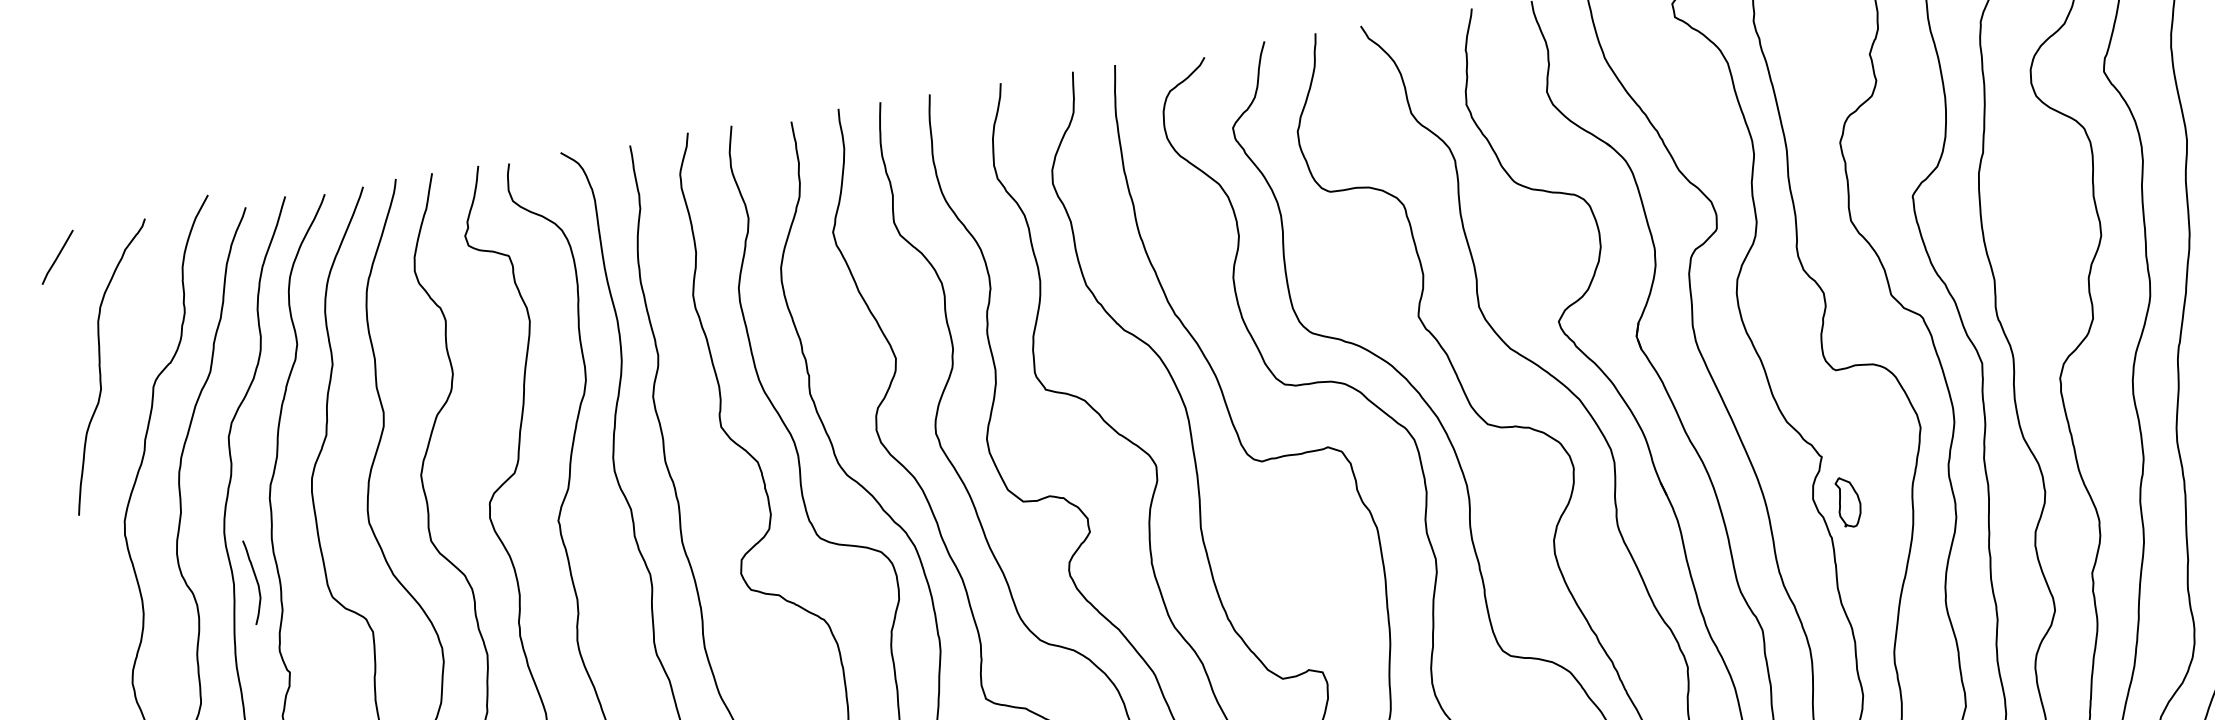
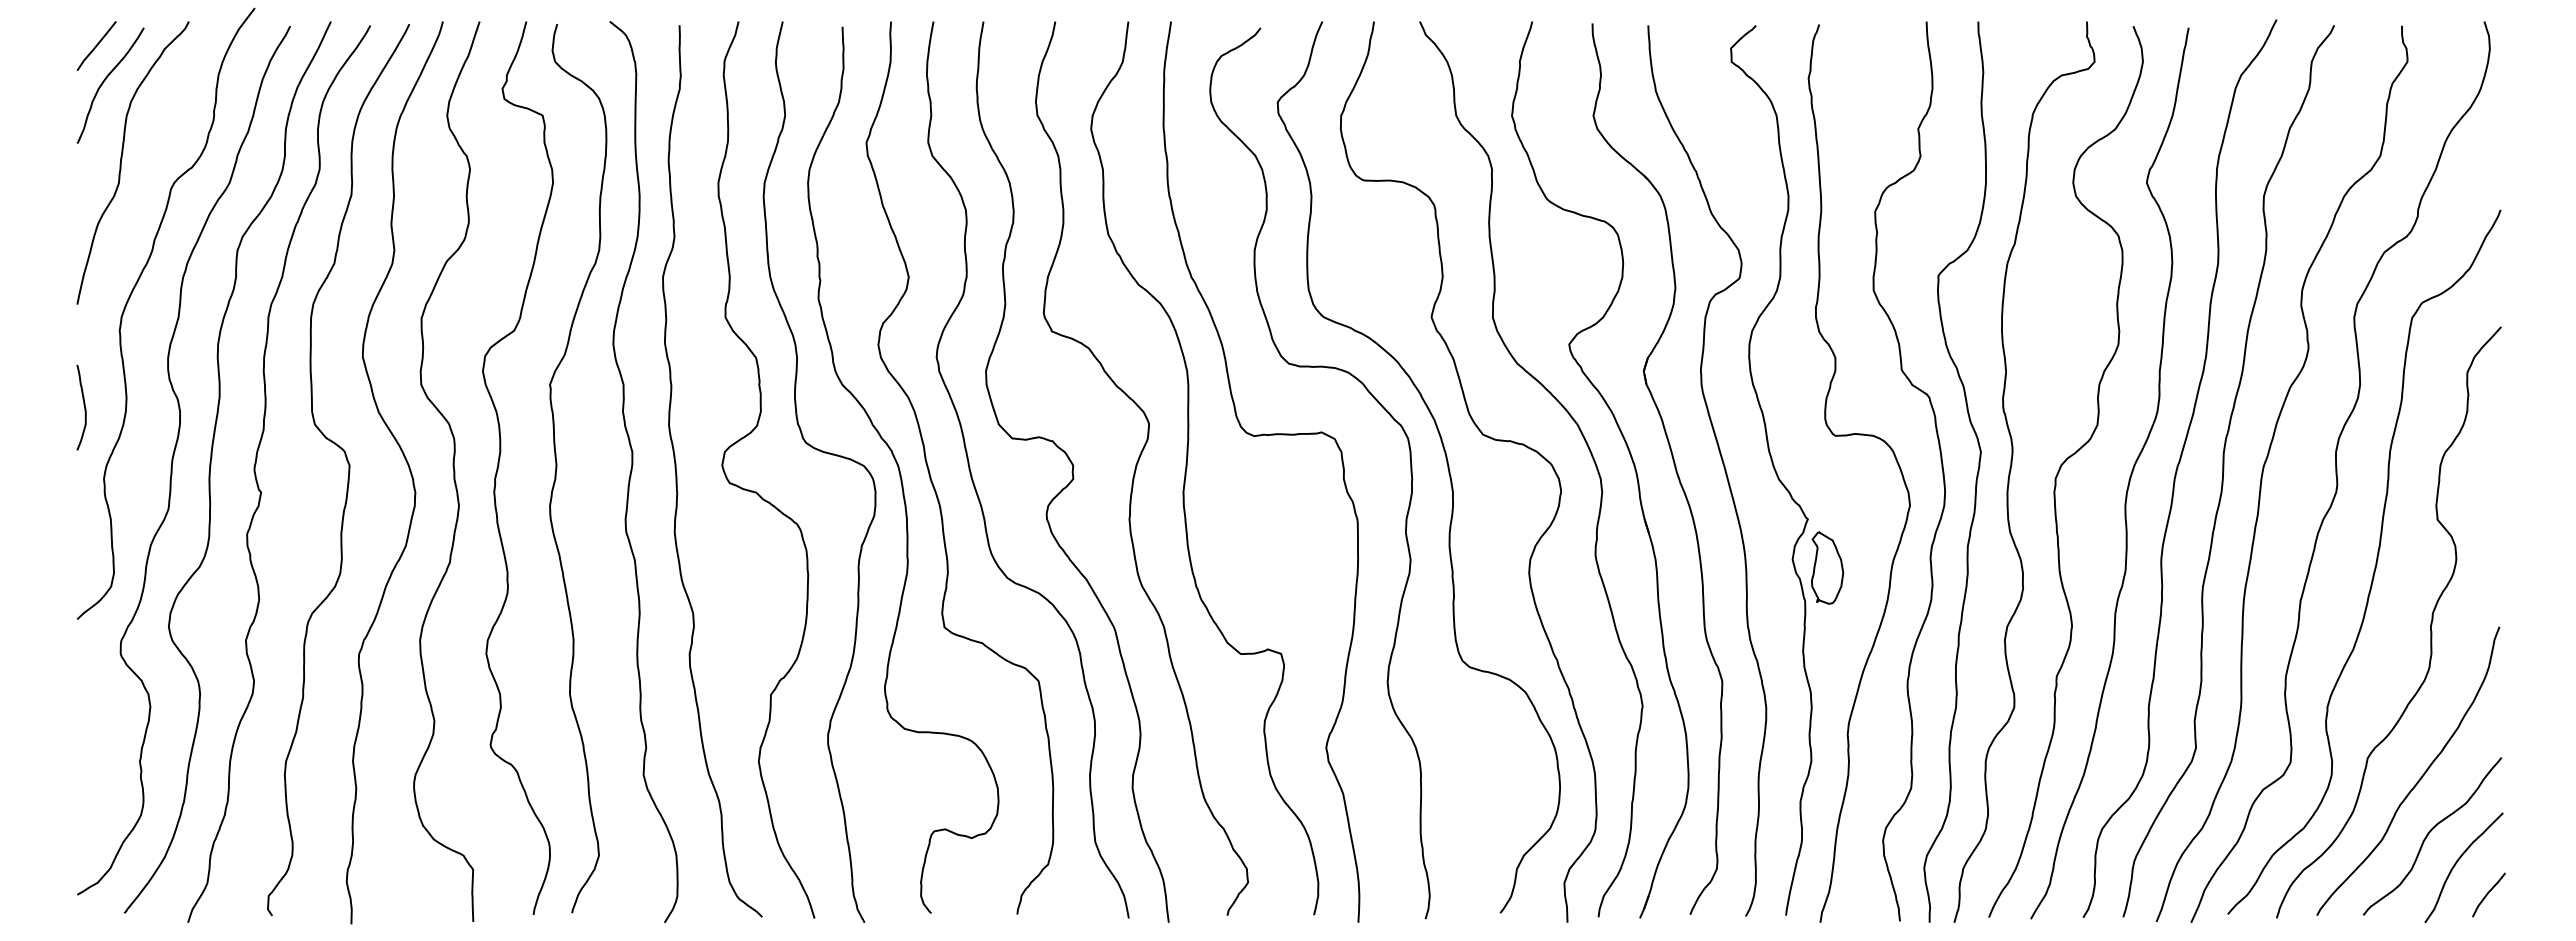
curve: (71, 292) -> (104, 82), added
part: (1848, 501) -> (1827, 567), size x1.43
curve: (255, 579) -> (83, 405), moved

